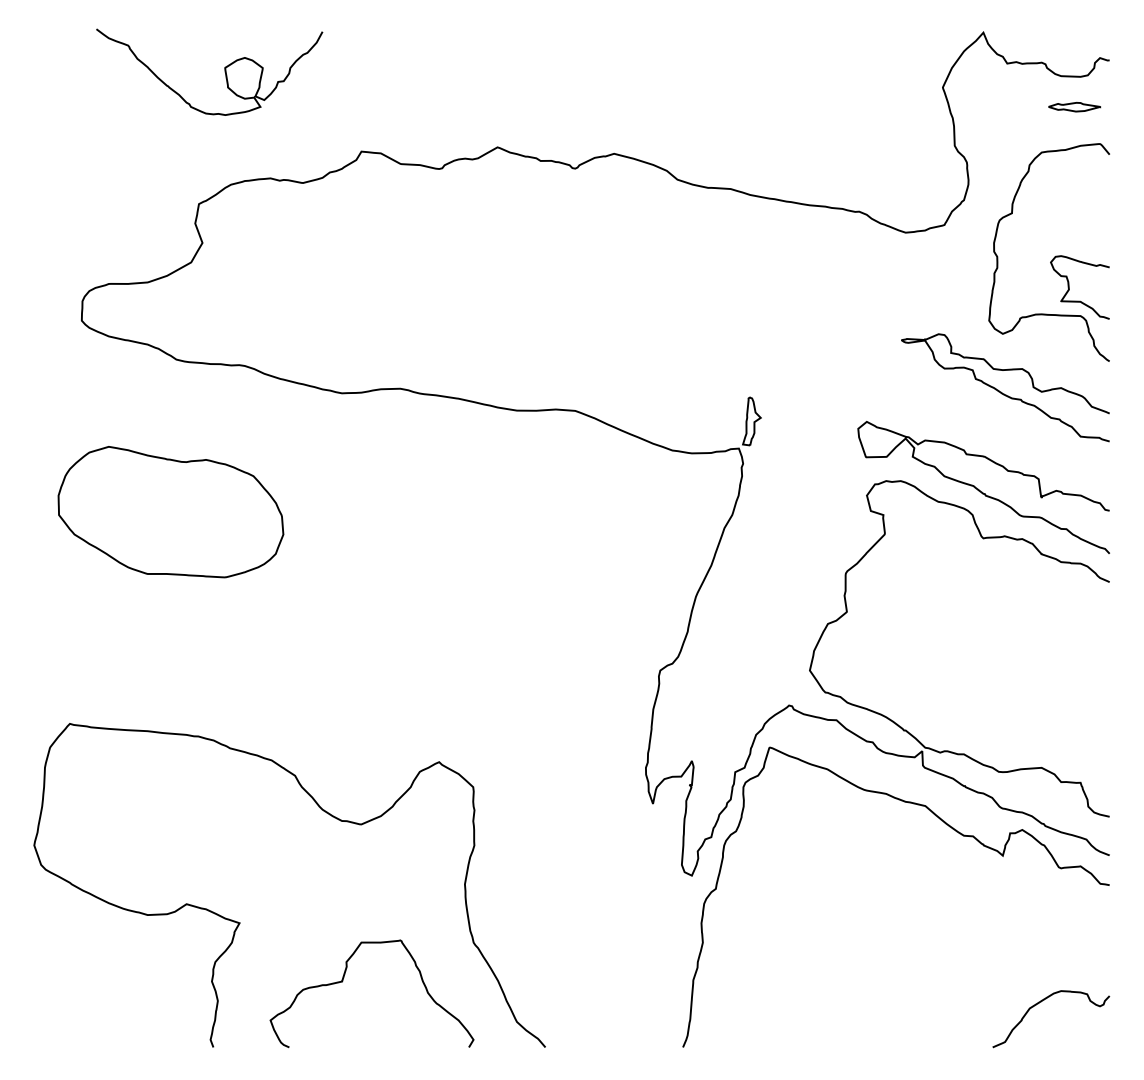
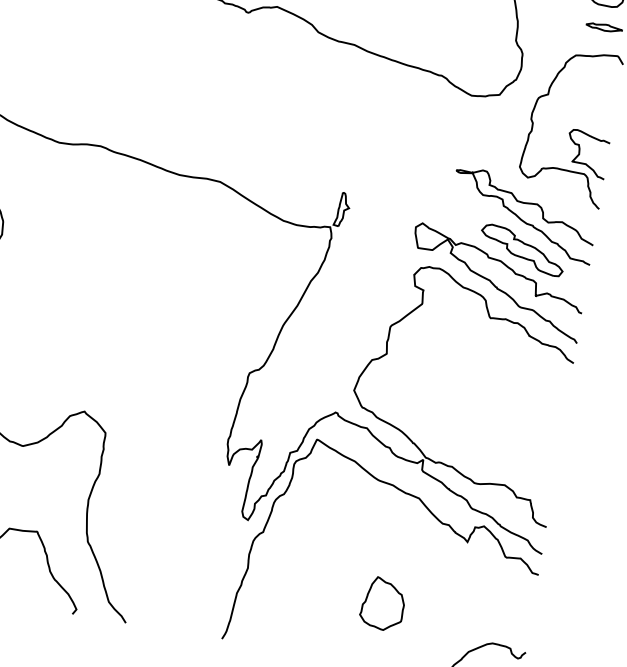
part: (1011, 435) -> (522, 249), added
part: (898, 961) -> (382, 603), added

